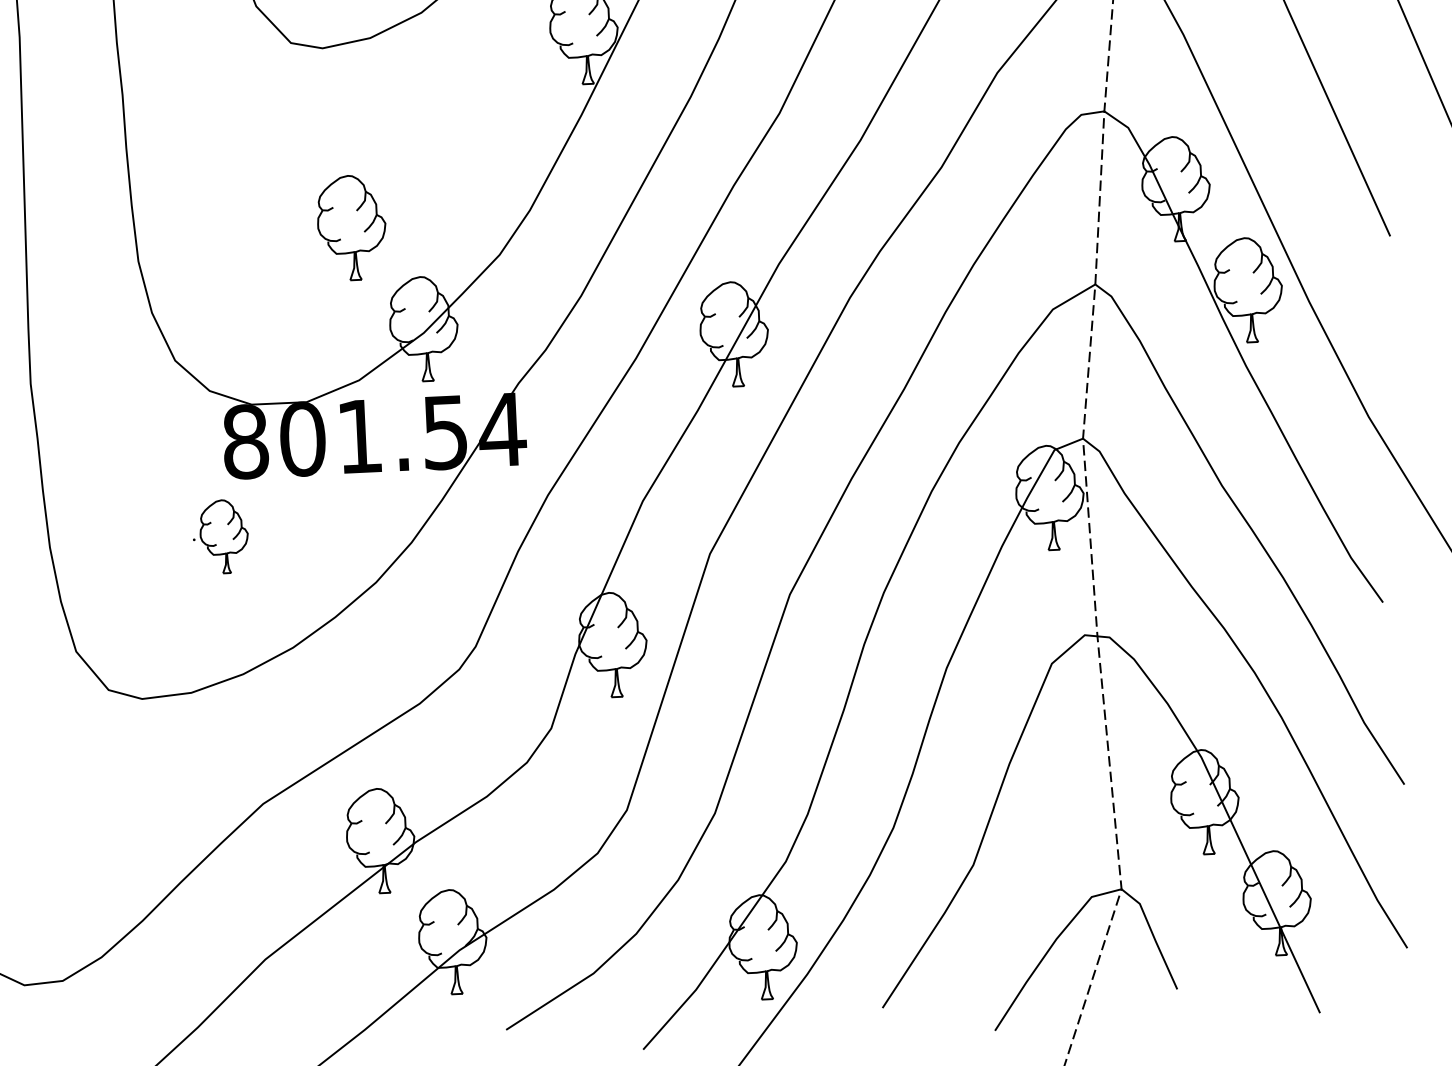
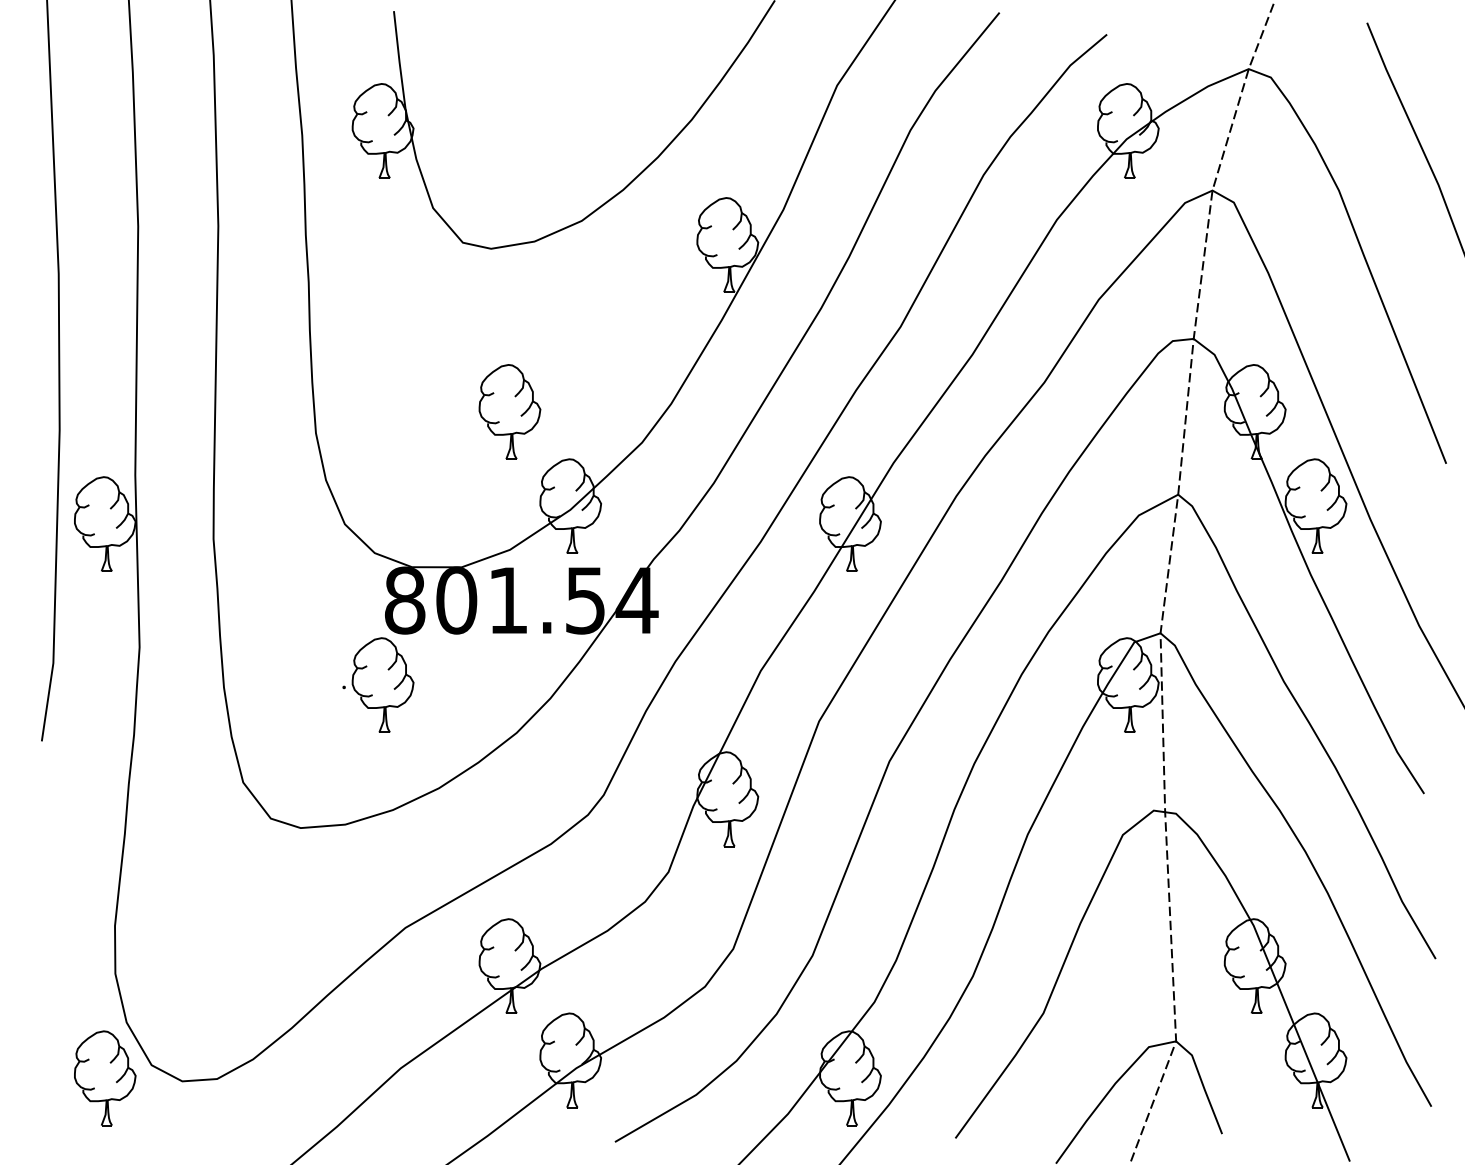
part: (220, 536) -> (378, 684), size x1.43

